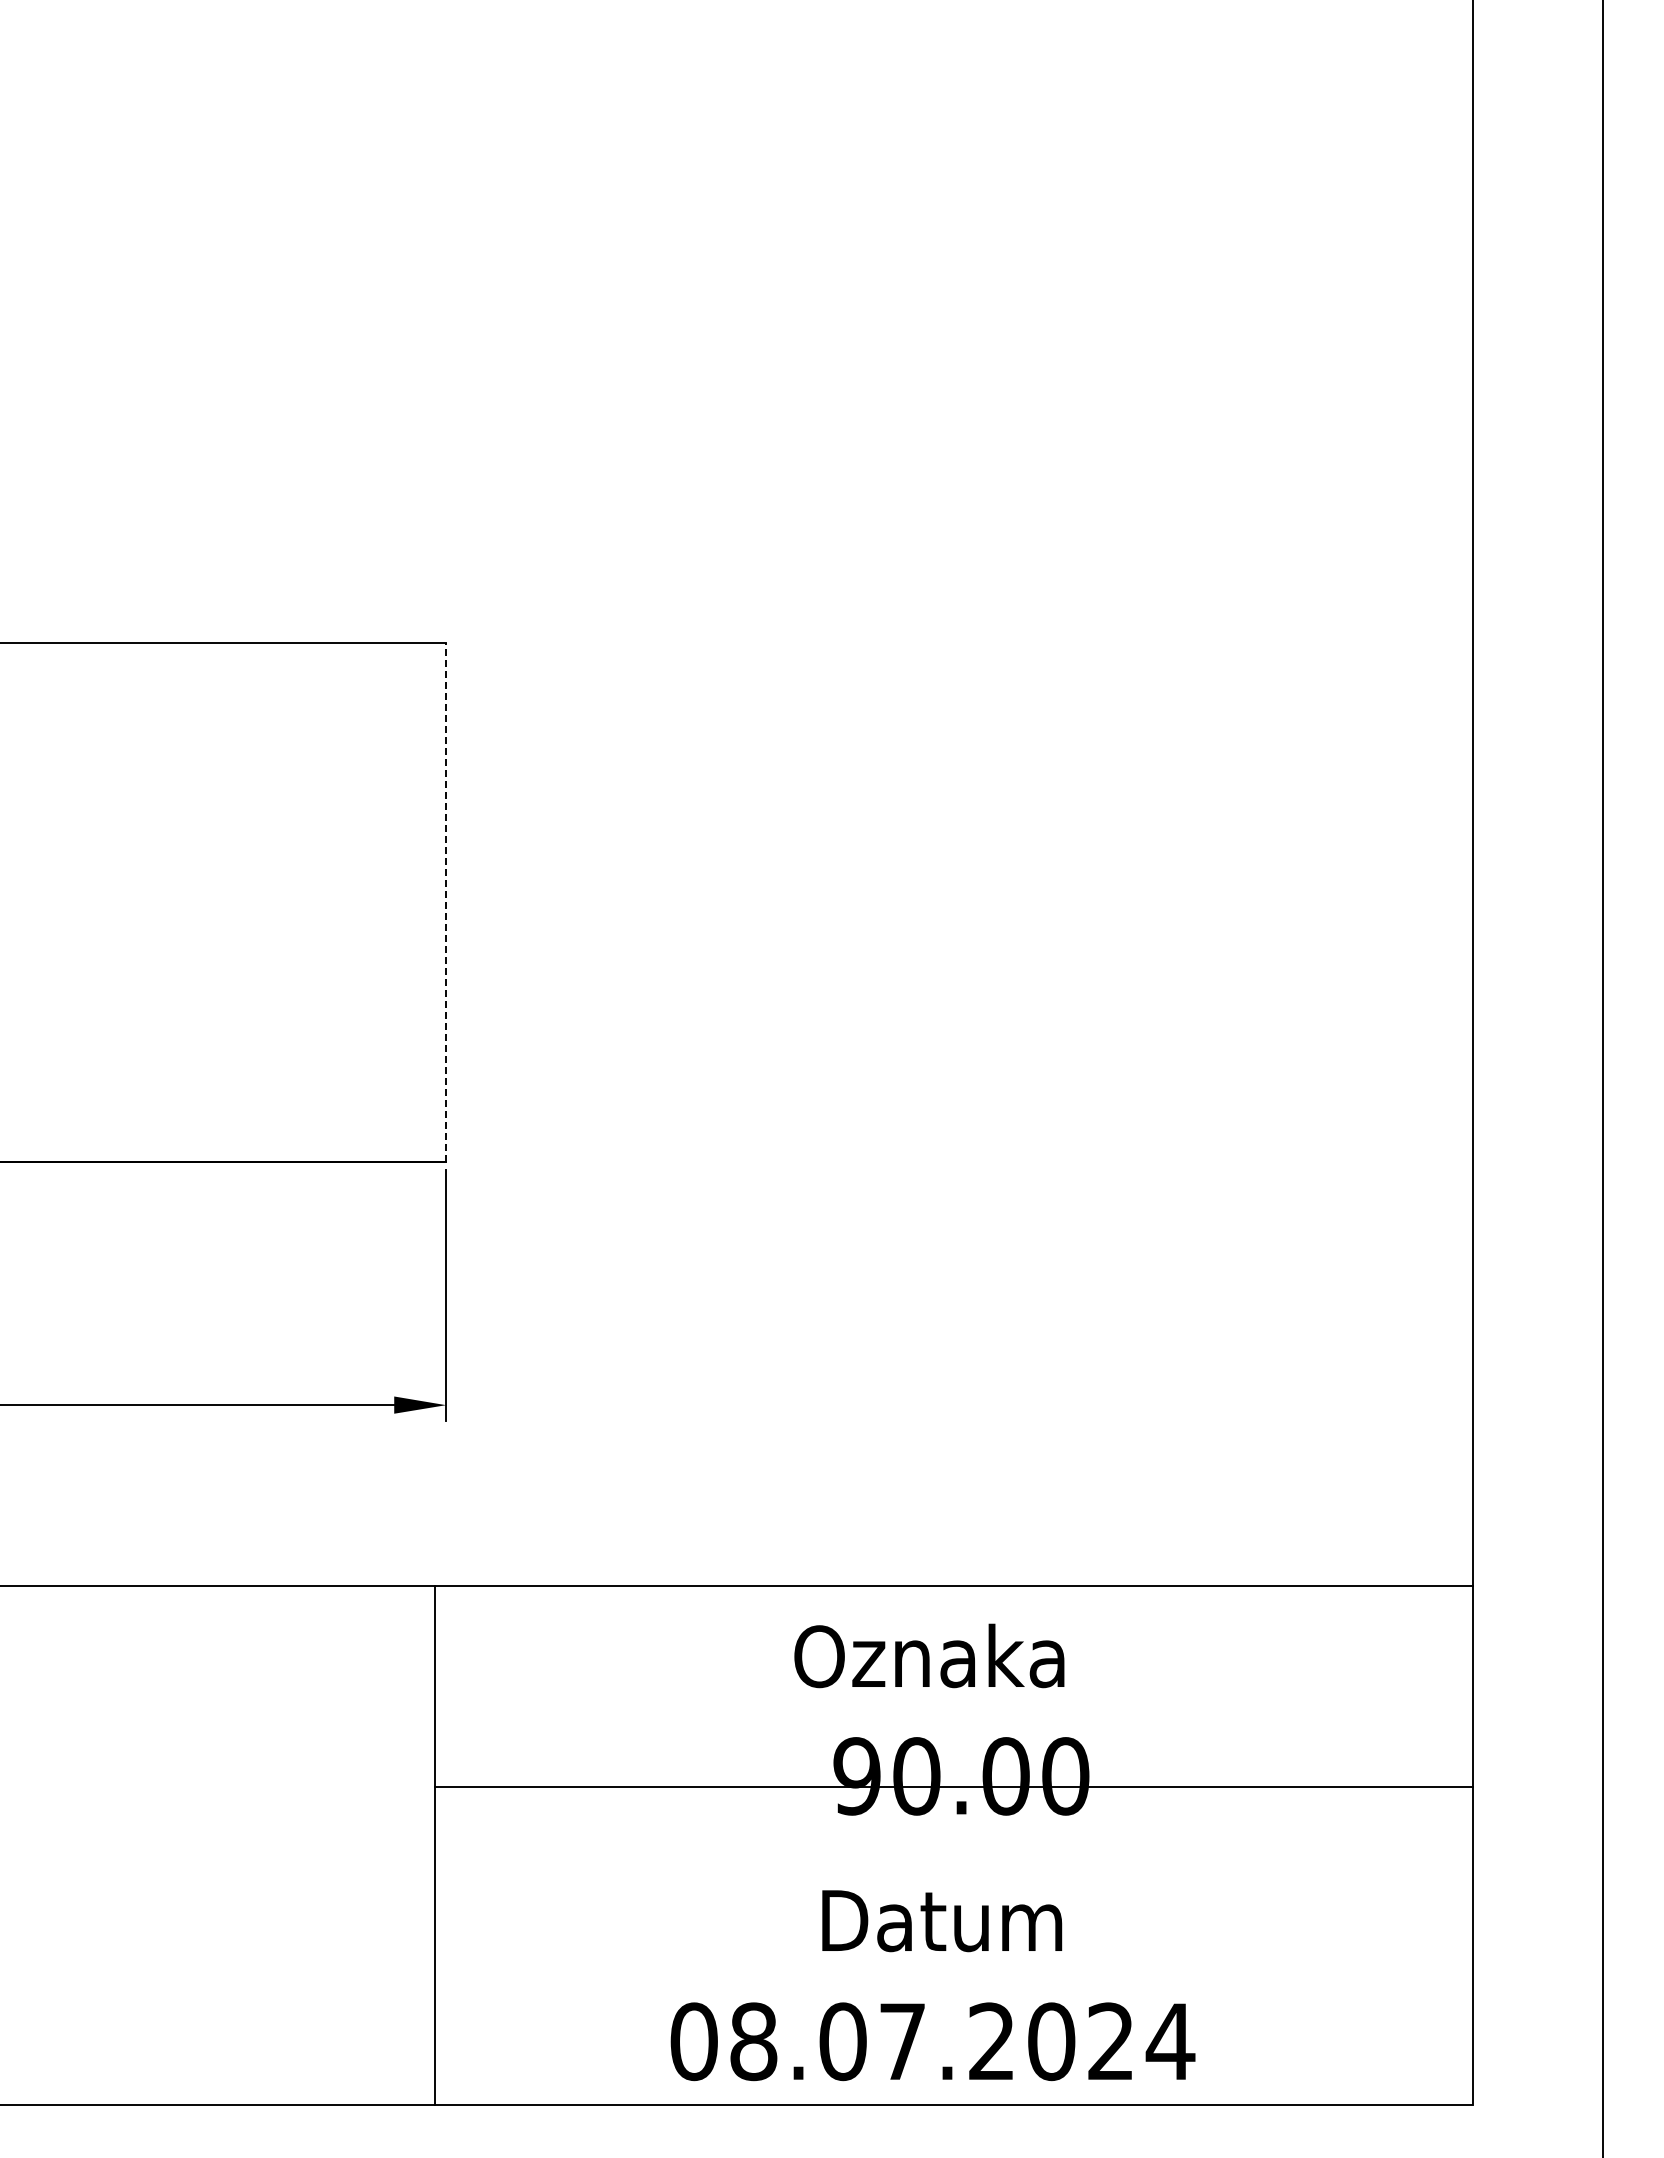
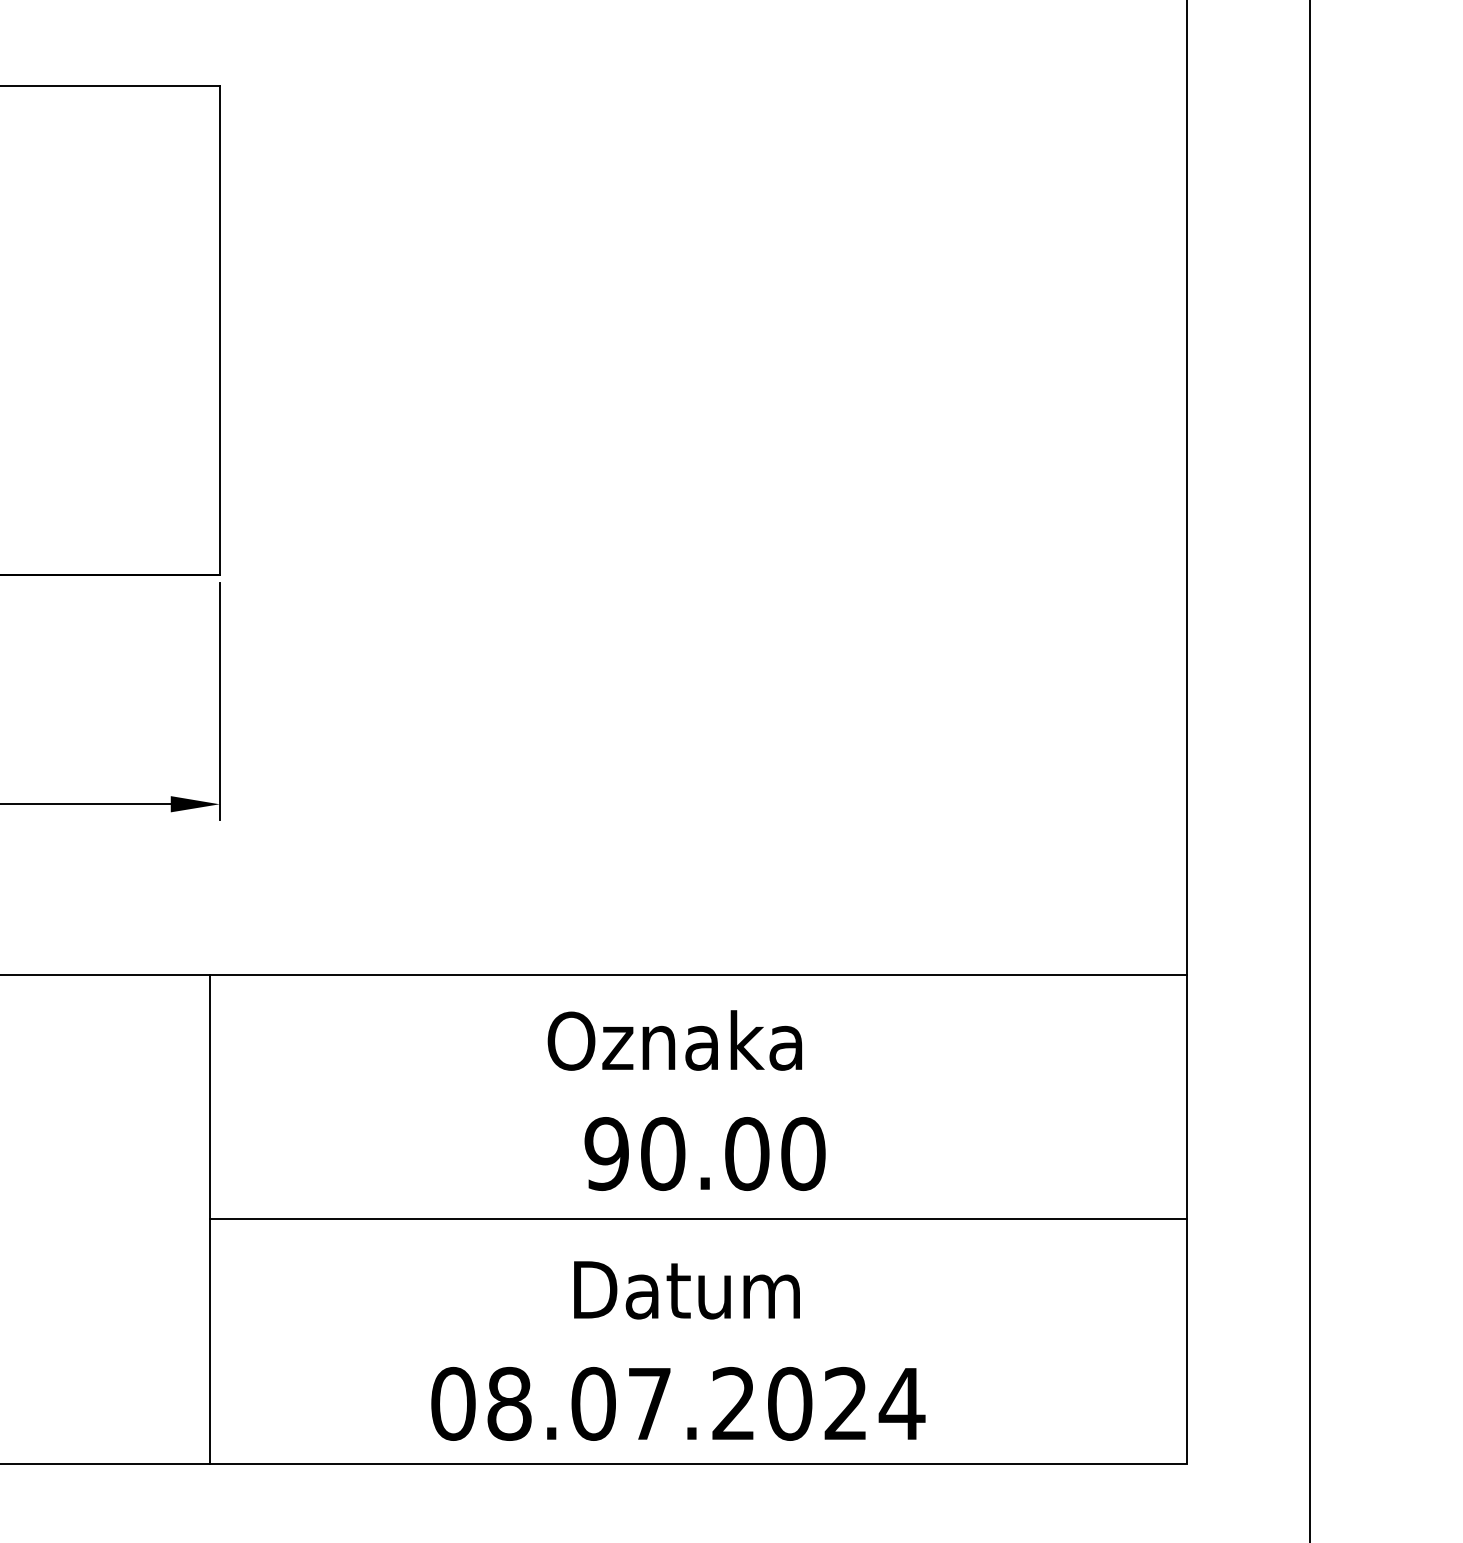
line: (446, 901) -> (220, 329), dashed -> solid
line: (954, 1786) -> (698, 1219), moved

